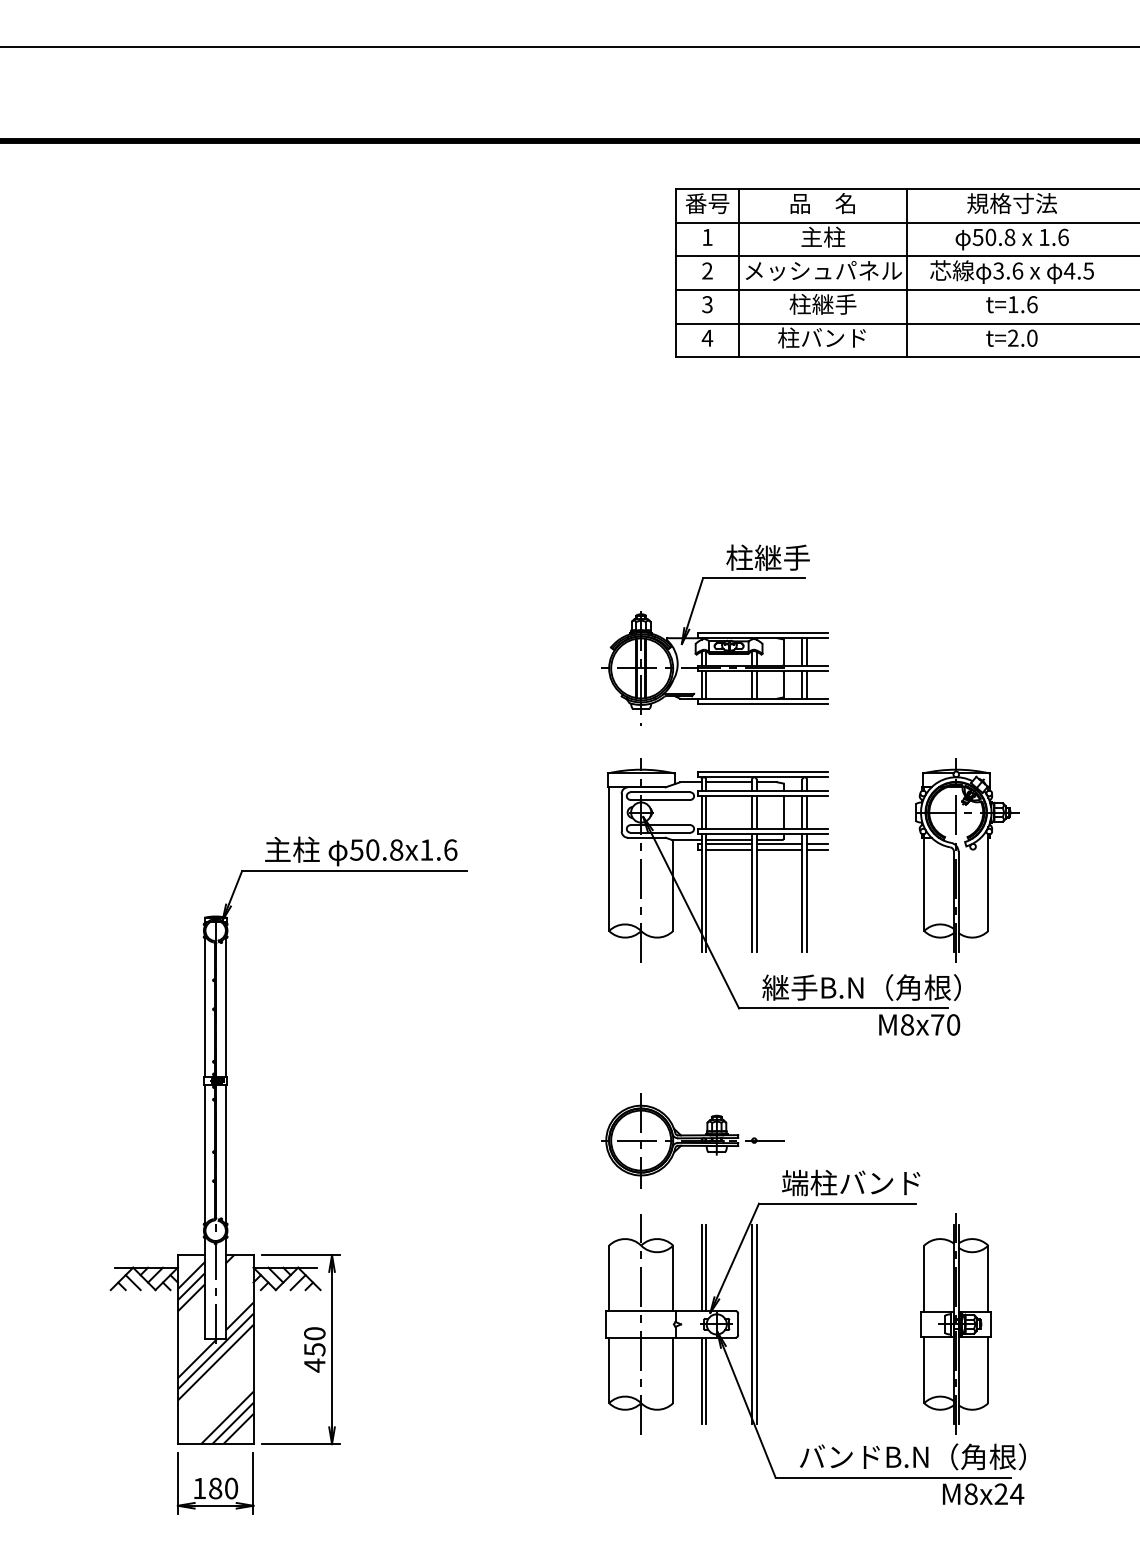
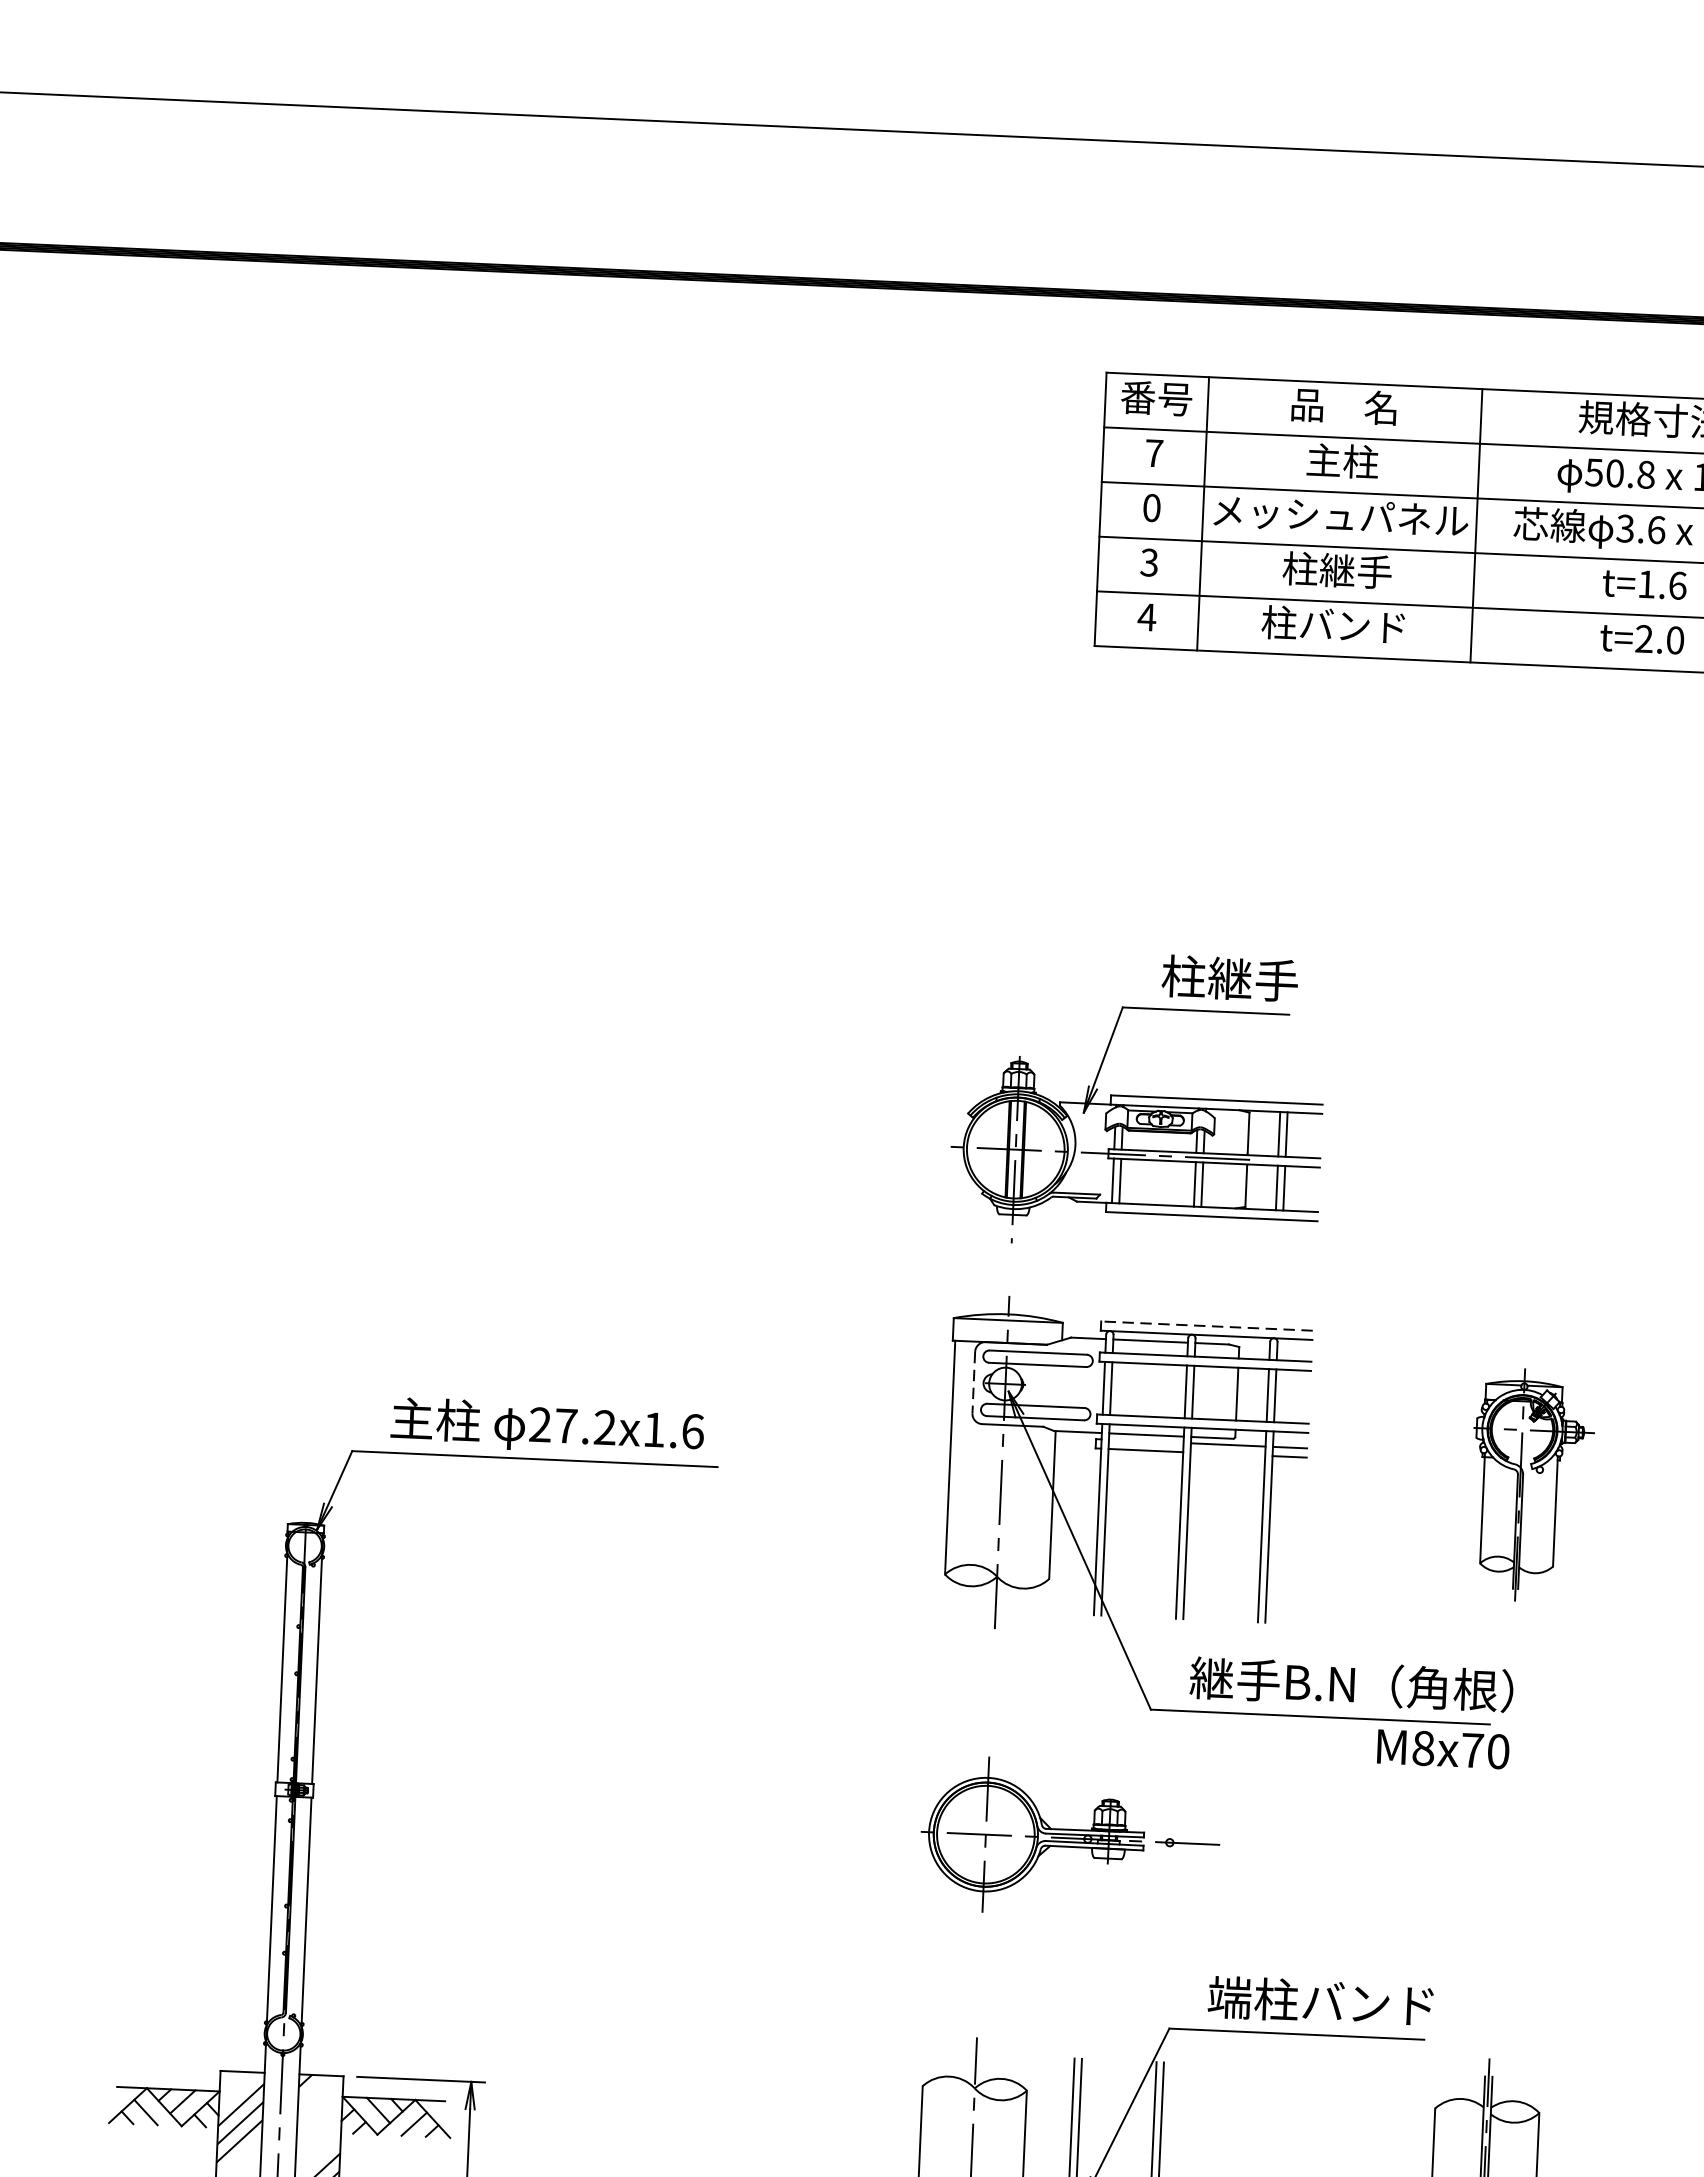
text: (707, 237) -> (1154, 453), 1 -> 7
text: (707, 270) -> (1151, 507), 2 -> 0
line: (762, 771) -> (1205, 1325), solid -> dashed
line: (621, 812) -> (973, 1382), solid -> dashed
line: (729, 843) -> (1146, 1440), removed
text: (376, 849) -> (572, 1425), 50.8x1.6 -> 27.2x1.6
line: (779, 849) -> (1227, 1453), removed
part: (967, 860) -> (1532, 1485), size x0.7
part: (692, 1140) -> (1069, 1838), moved

